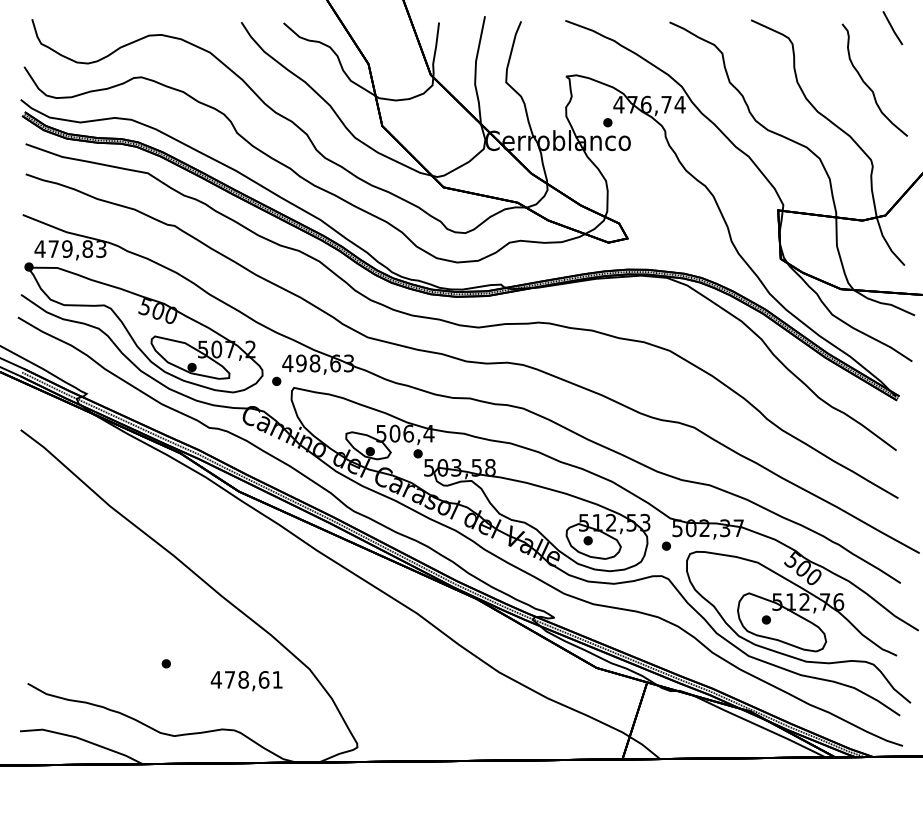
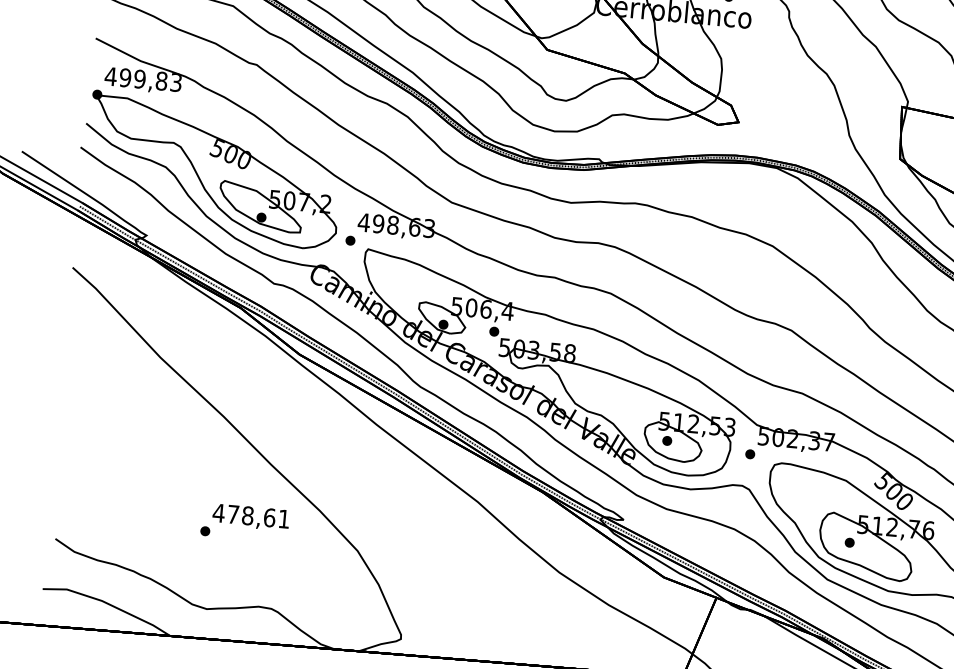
text: (53, 249) -> (125, 78), 479,83 -> 499,83
text: (246, 681) -> (250, 517), moved

